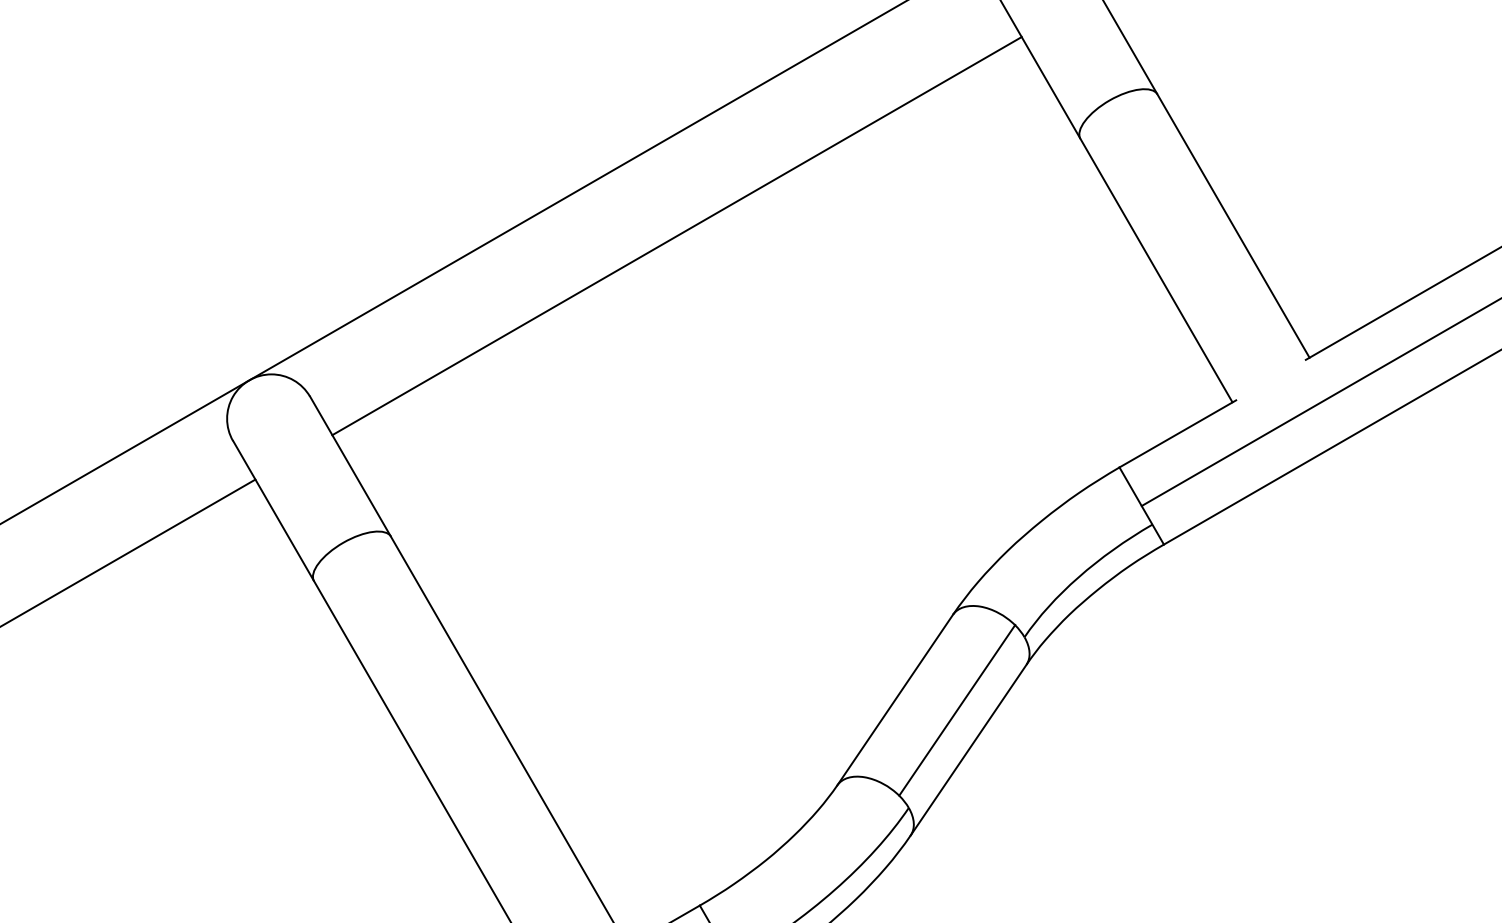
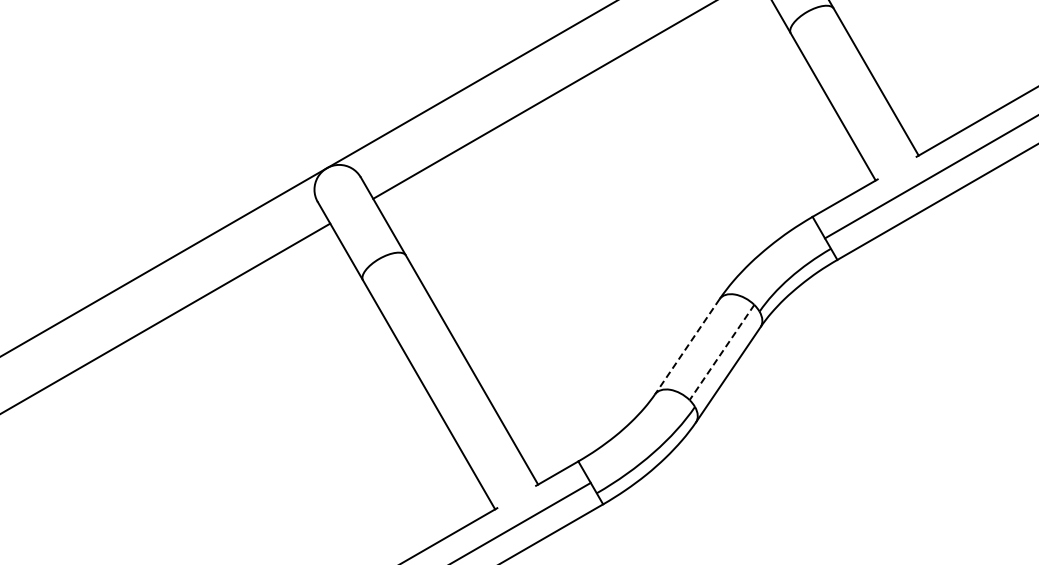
line: (895, 699) -> (687, 346), solid -> dashed
line: (958, 710) -> (722, 352), solid -> dashed

